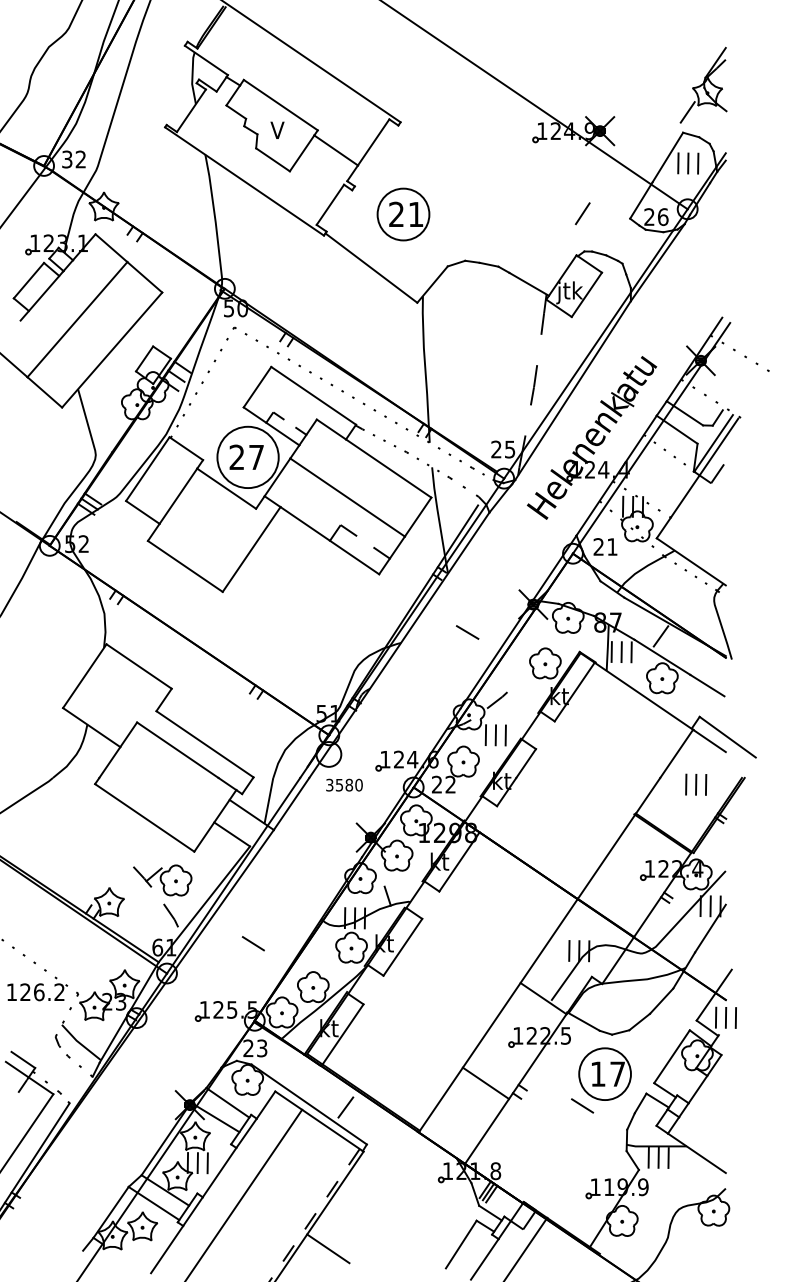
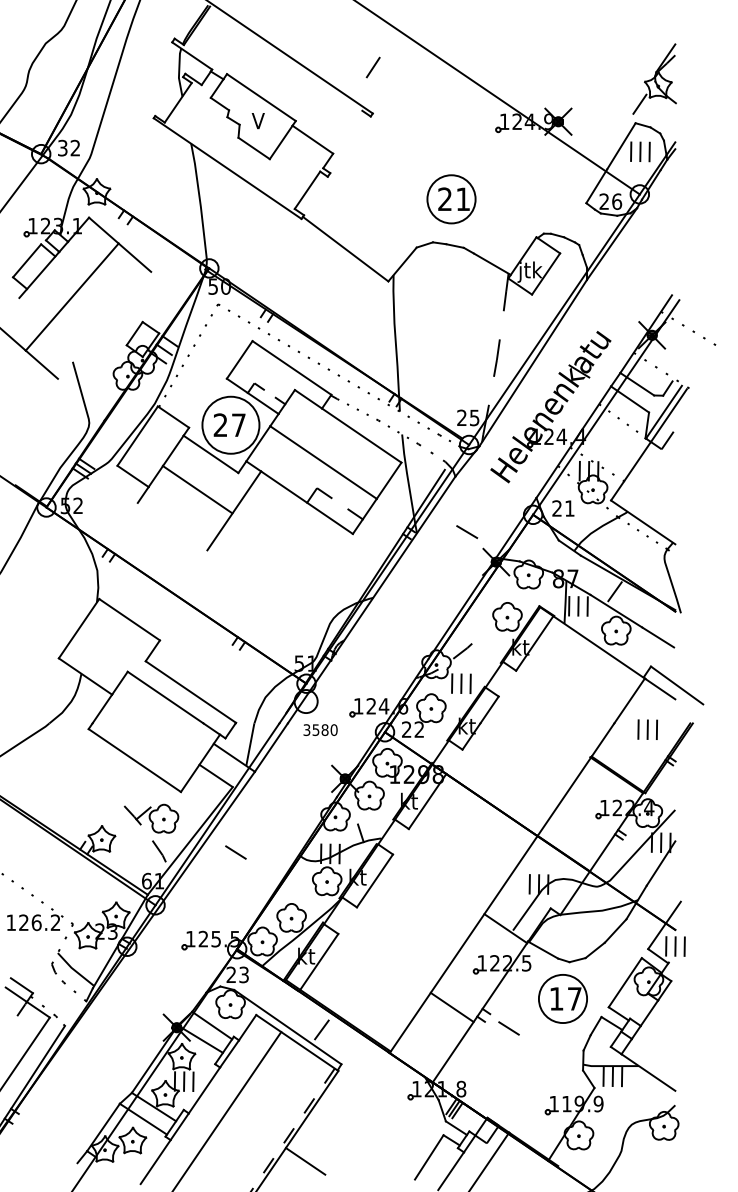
line: (373, 141) -> (347, 131), removed
line: (581, 213) -> (372, 67), moved
part: (403, 214) -> (451, 199), moved
line: (112, 349) -> (104, 324), removed
line: (185, 566) -> (197, 489), moved
line: (467, 631) -> (467, 531), moved
line: (252, 943) -> (235, 852), moved
line: (581, 1105) -> (508, 1028), moved

